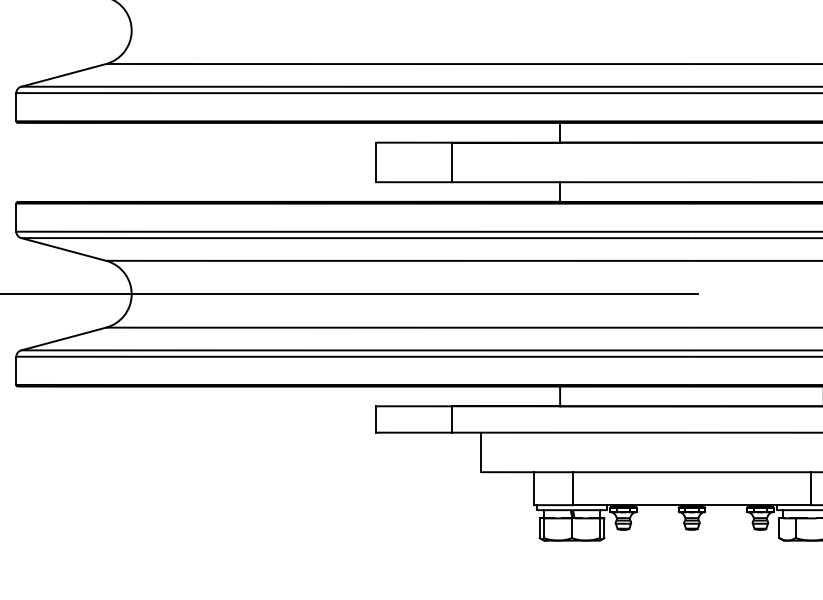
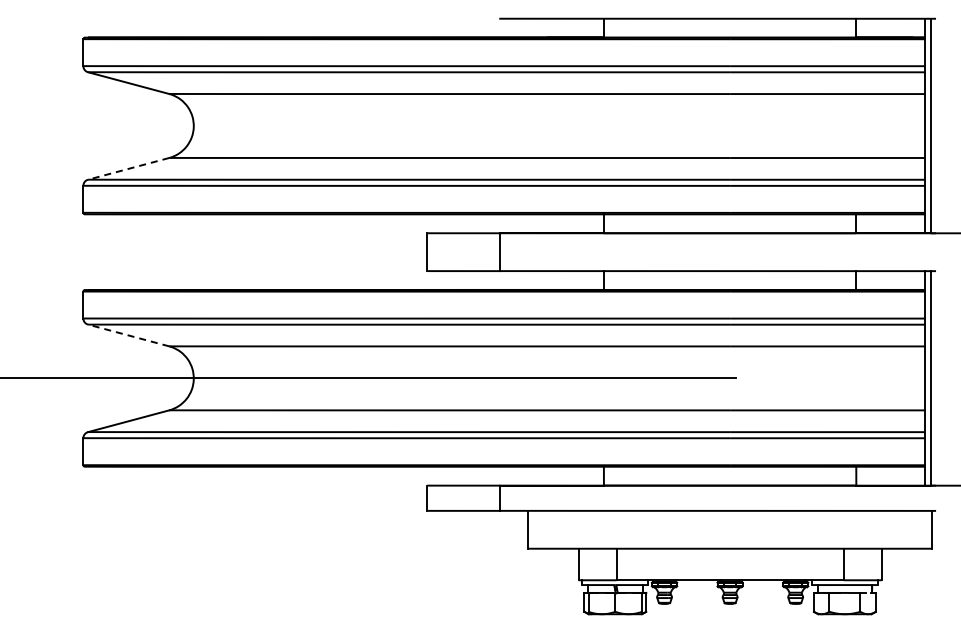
line: (63, 76) -> (128, 169), solid -> dashed
line: (63, 249) -> (128, 335), solid -> dashed

